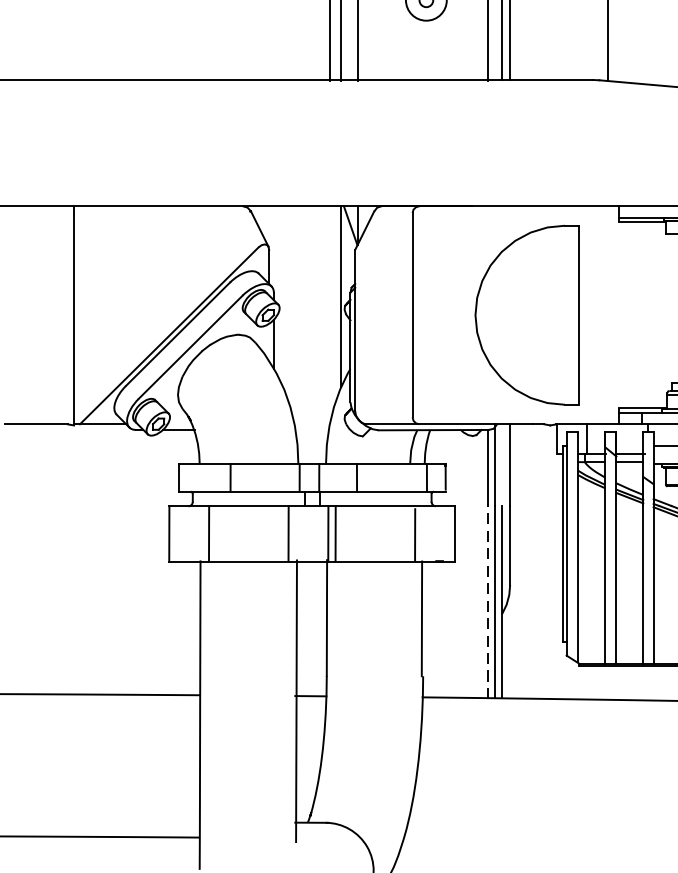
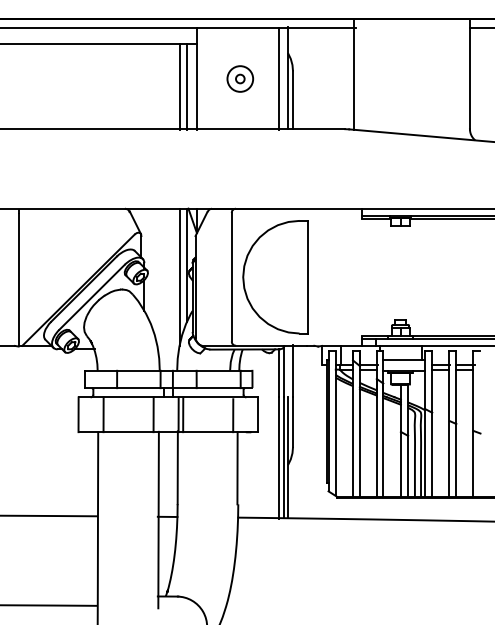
line: (329, 314) -> (179, 276), added
part: (526, 315) -> (275, 277), moved
line: (488, 601) -> (279, 457), dashed -> solid

